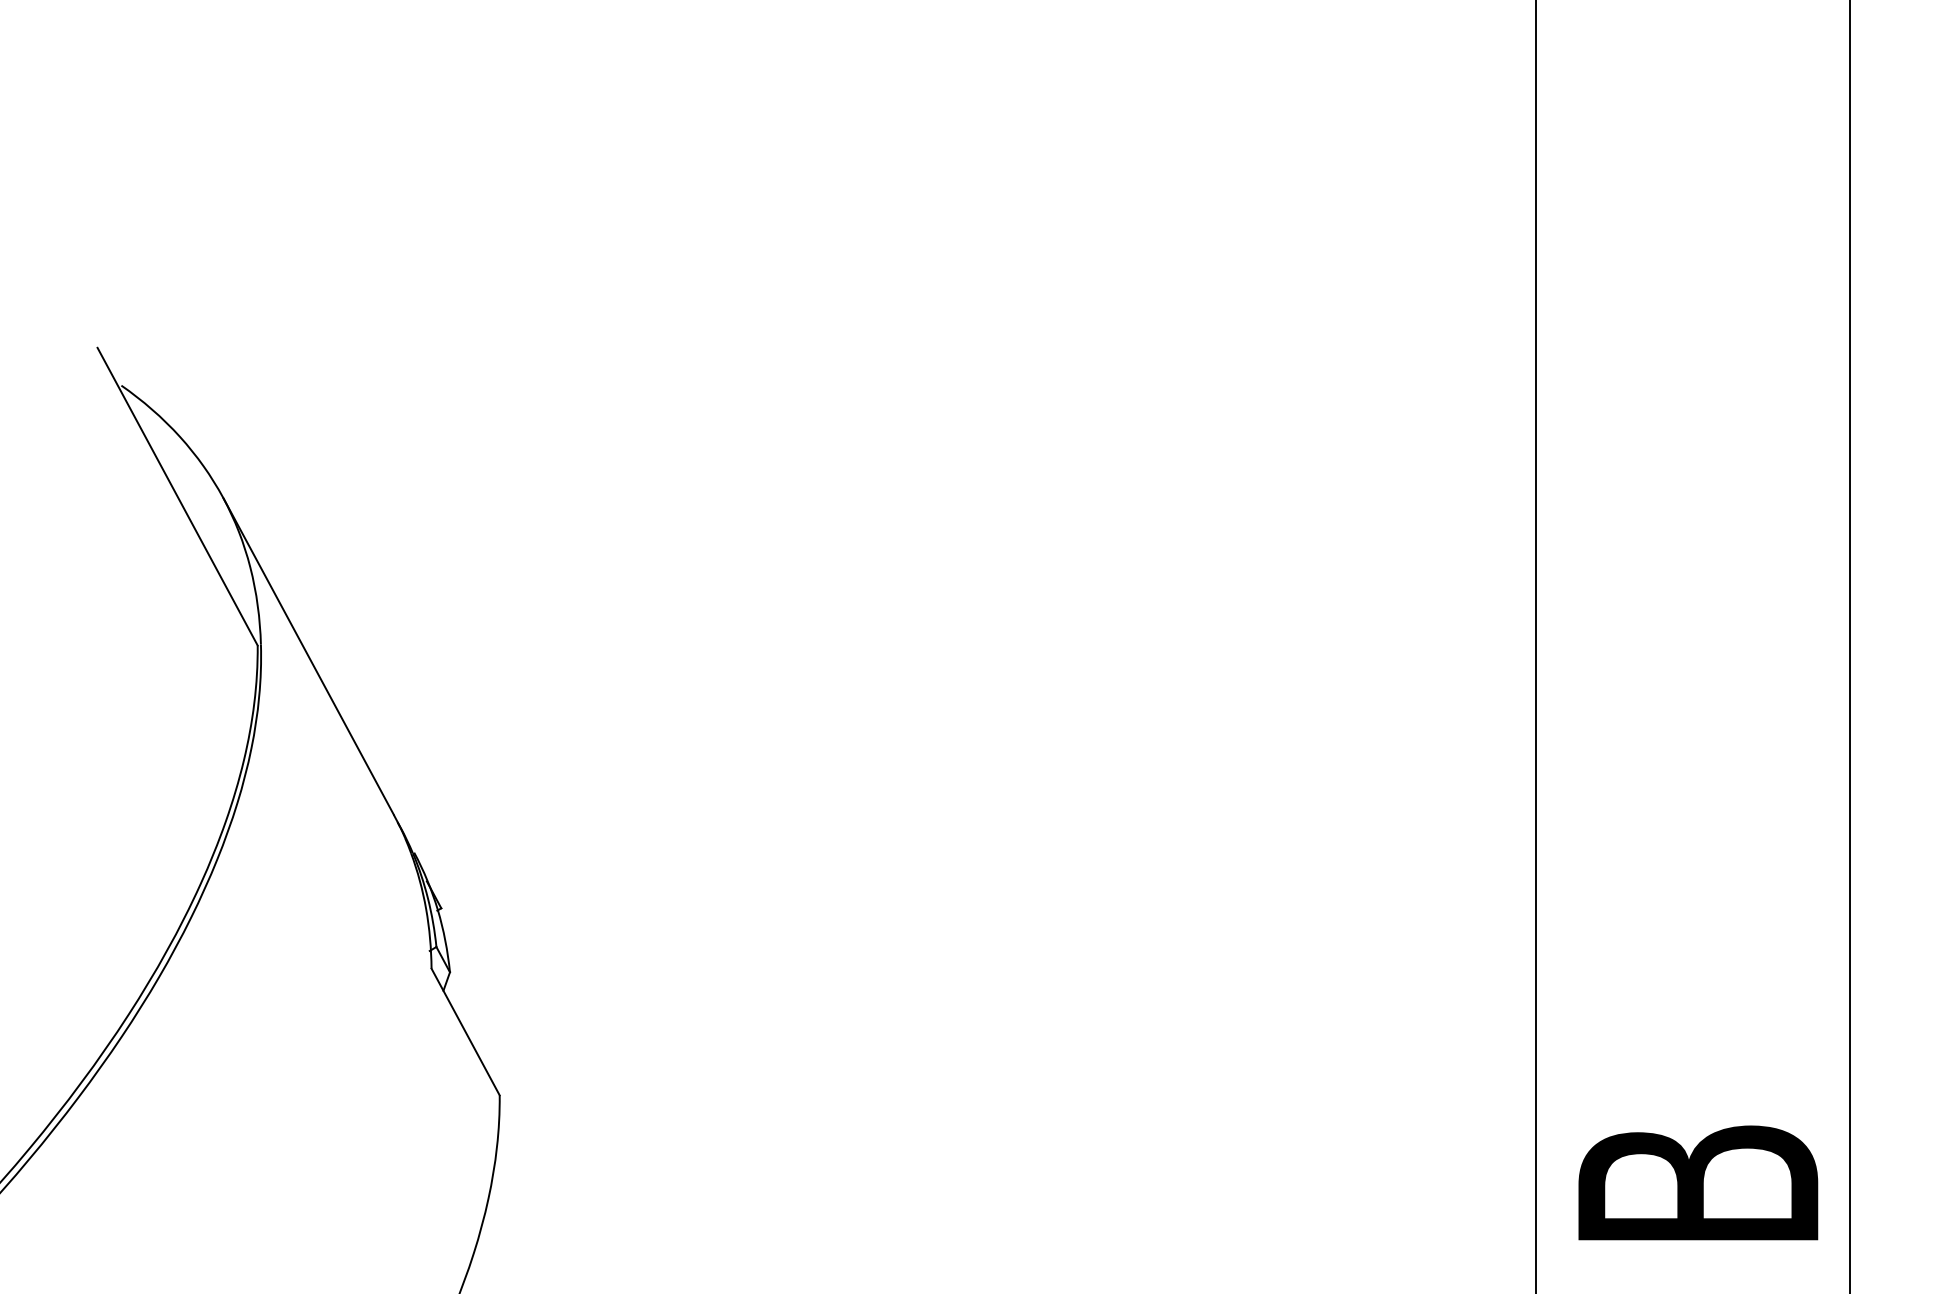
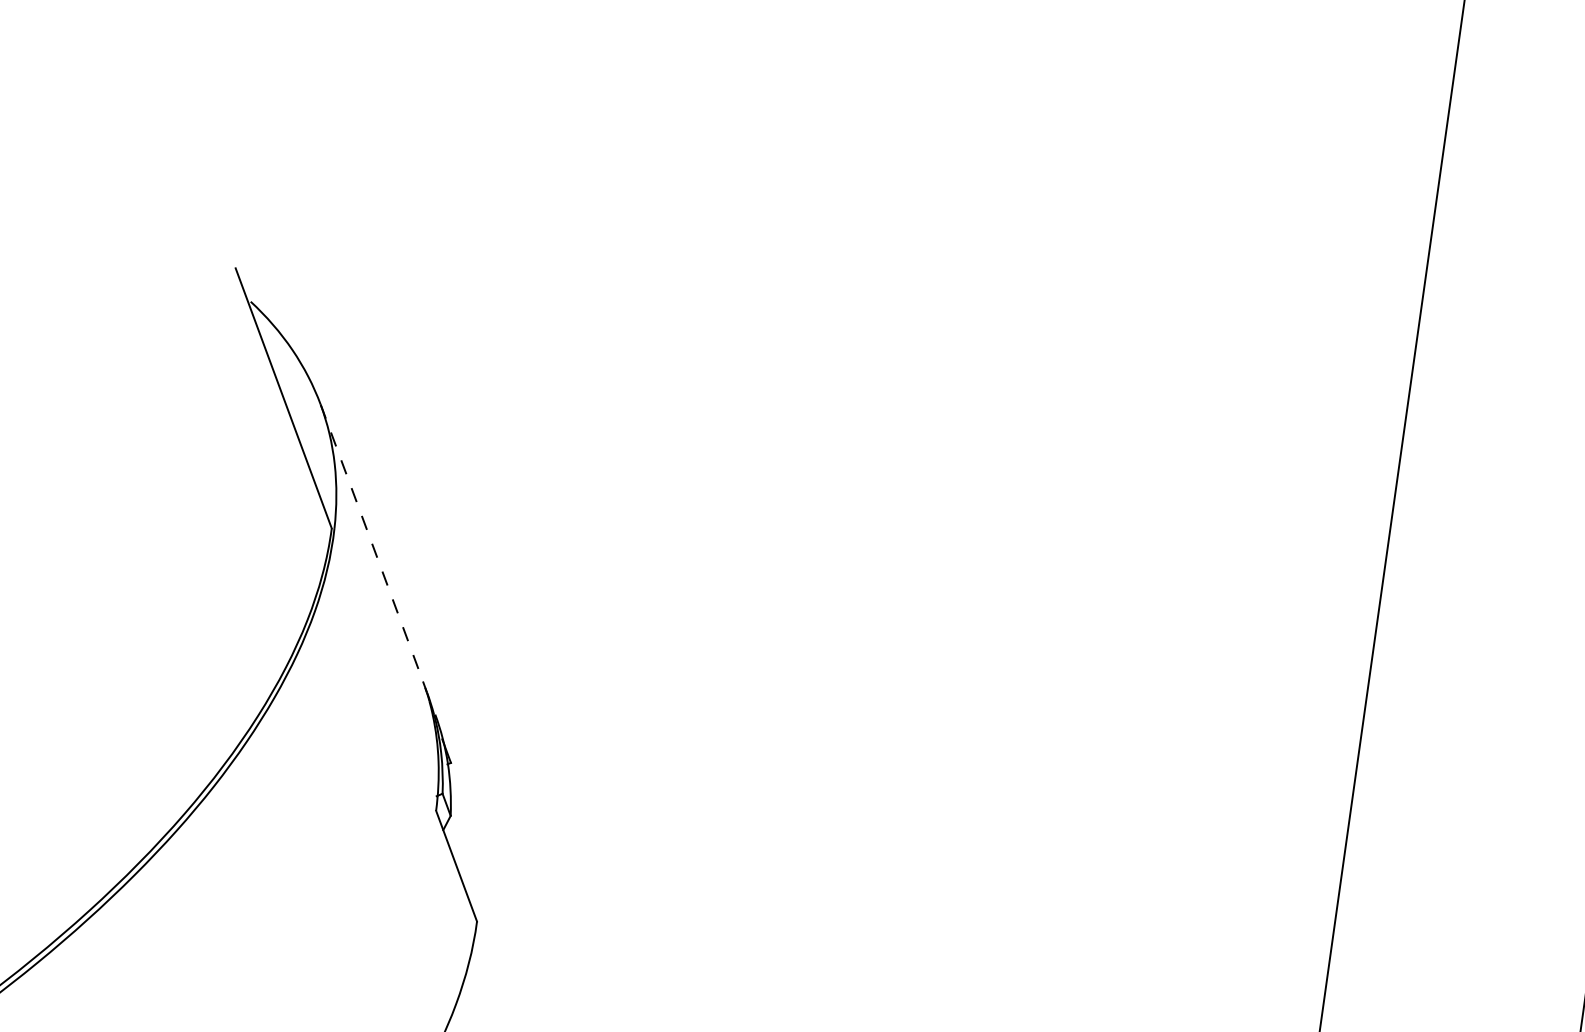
line: (308, 656) -> (371, 543), solid -> dashed

